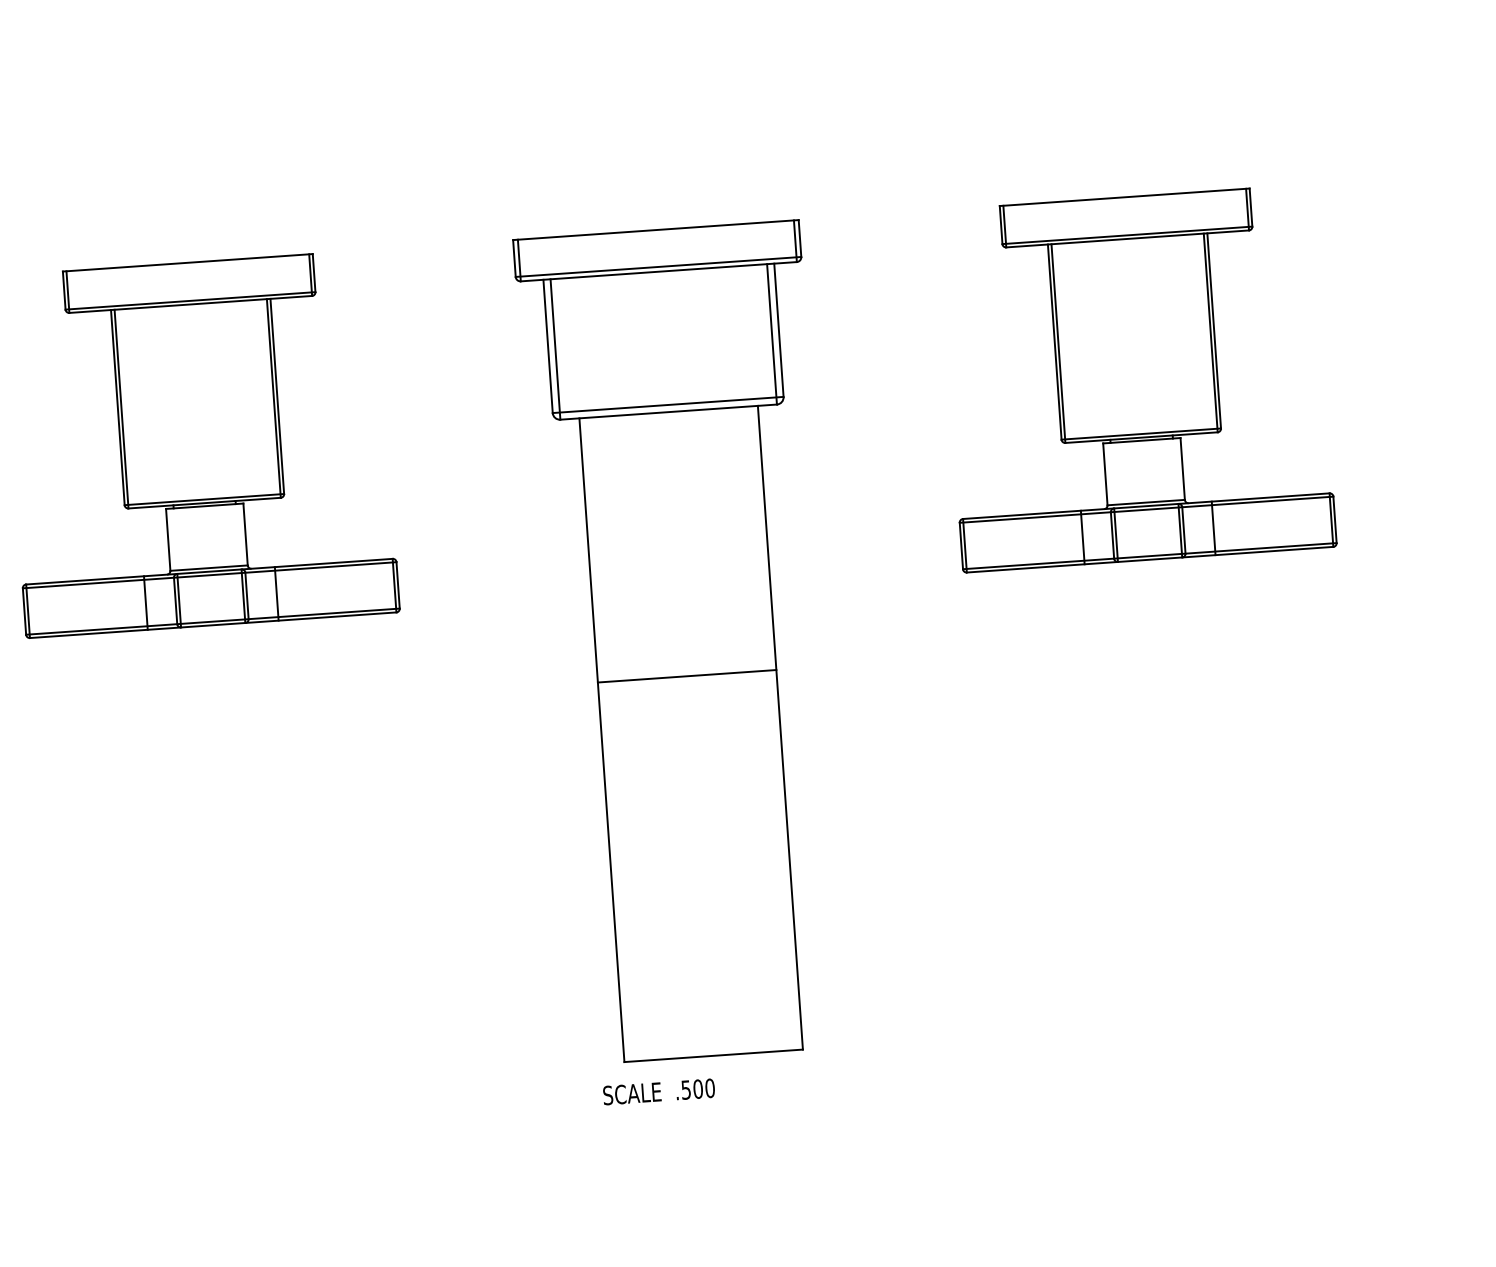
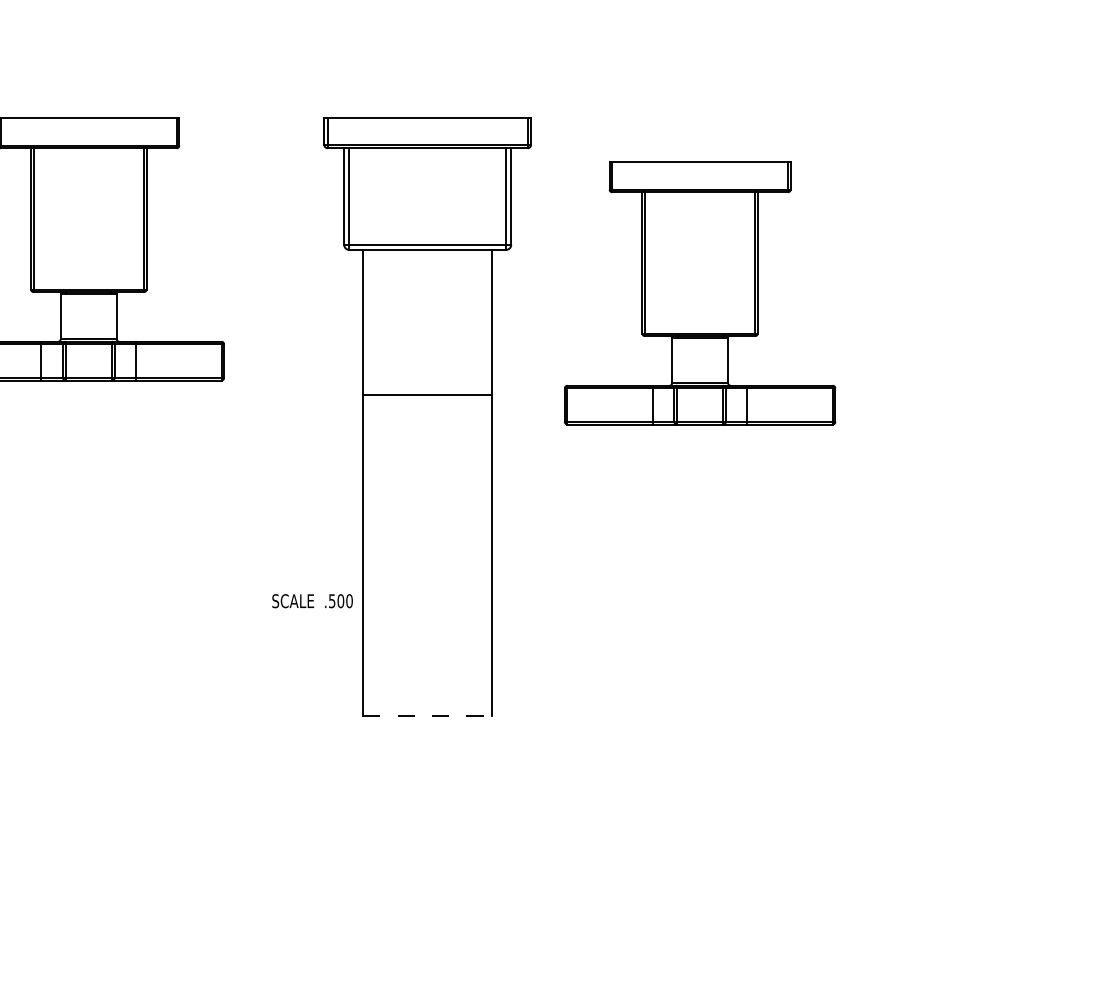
part: (1137, 378) -> (700, 293), moved
line: (686, 676) -> (427, 395), moved
line: (713, 1055) -> (427, 715), solid -> dashed
text: (659, 1092) -> (312, 601), moved

